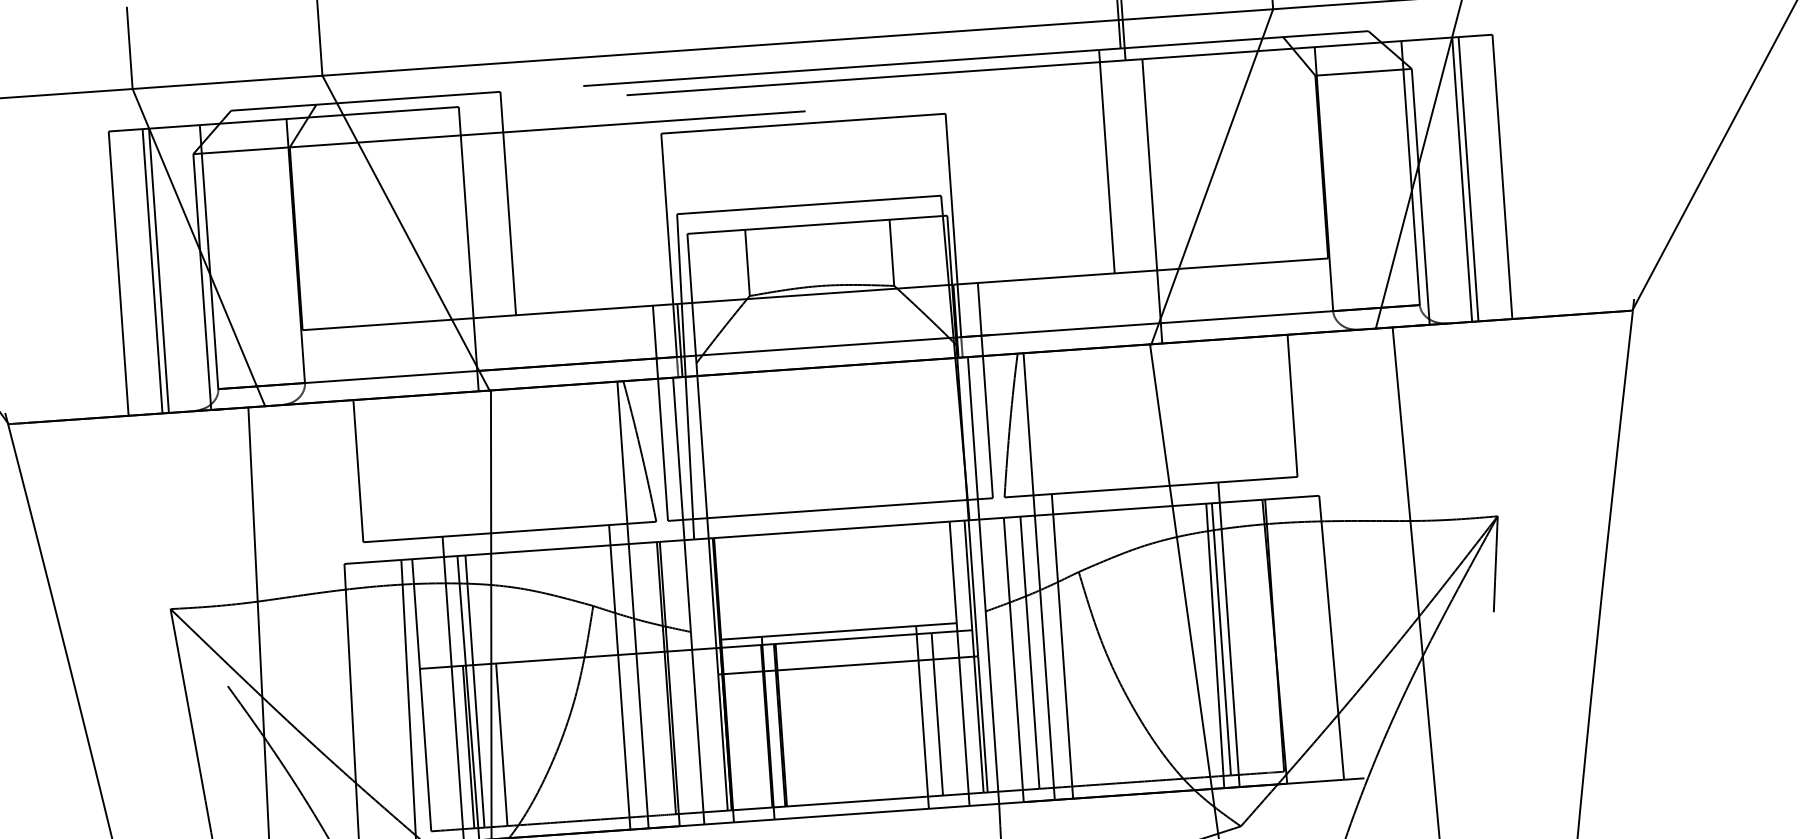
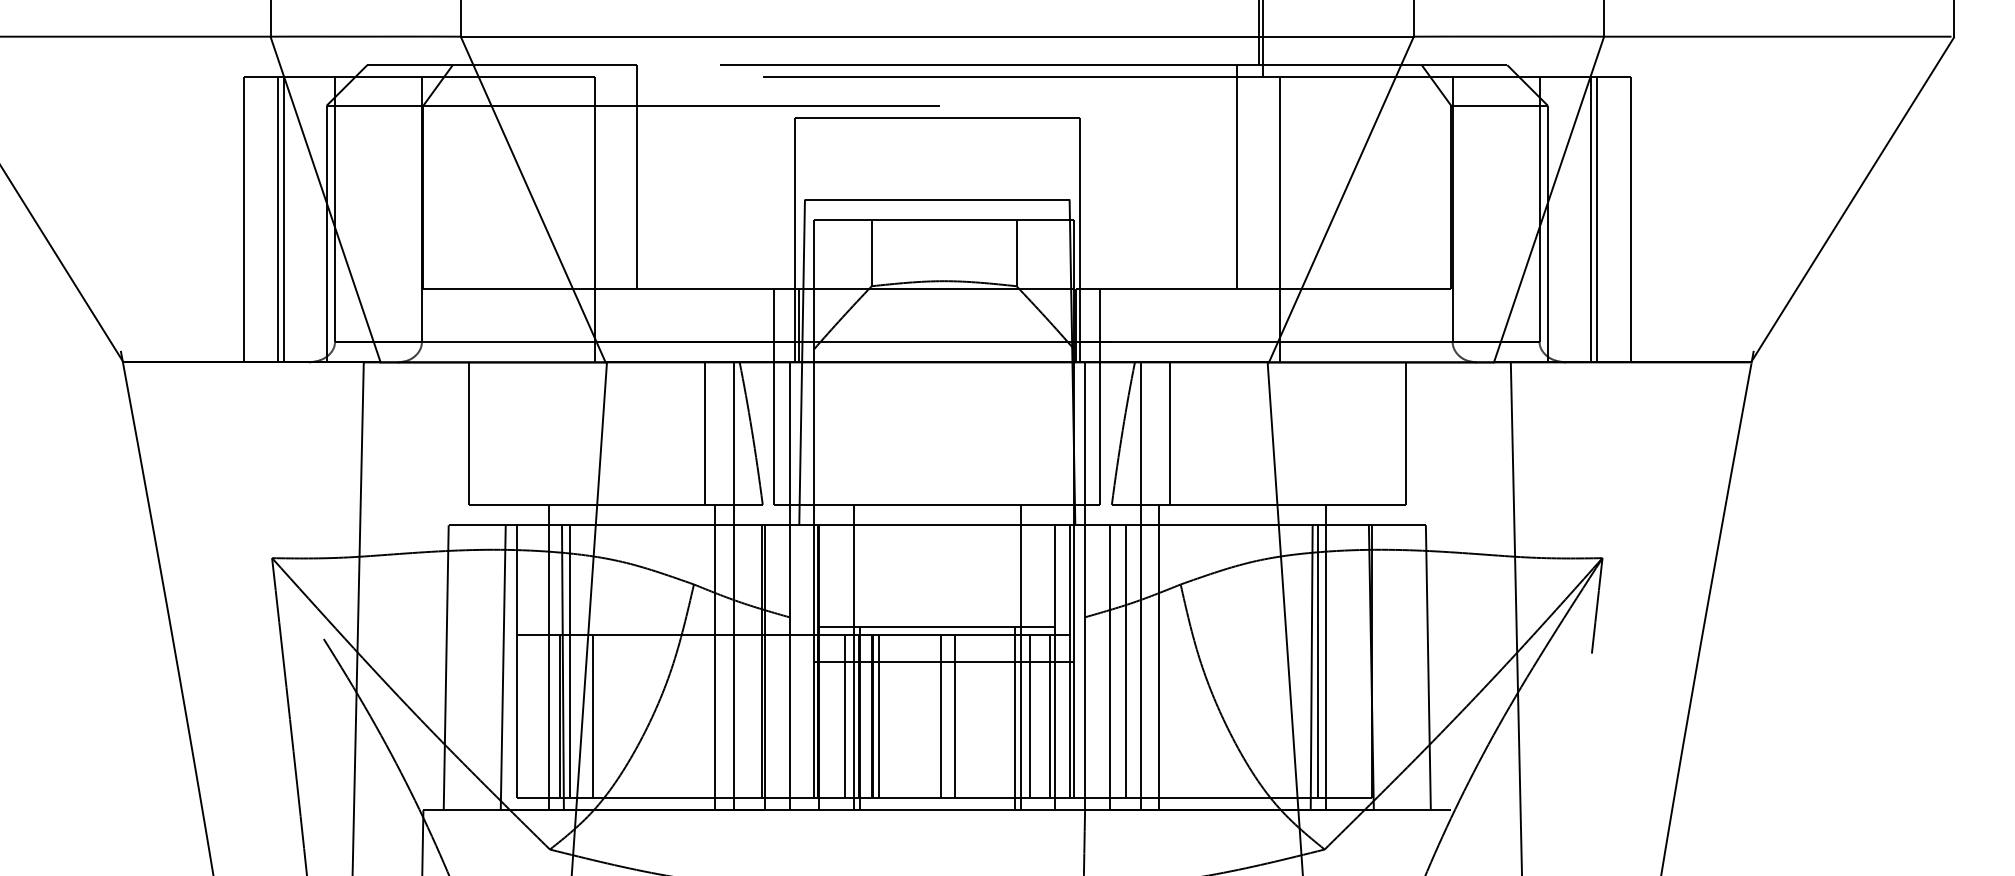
line: (1058, 422) -> (1170, 433), added
line: (593, 454) -> (704, 433), added
line: (924, 656) -> (1020, 657), added
line: (757, 667) -> (853, 657), added
line: (958, 712) -> (1050, 716), added
line: (862, 719) -> (954, 716), added
line: (849, 720) -> (941, 716), added
line: (786, 724) -> (878, 716), added
line: (752, 727) -> (844, 716), added

